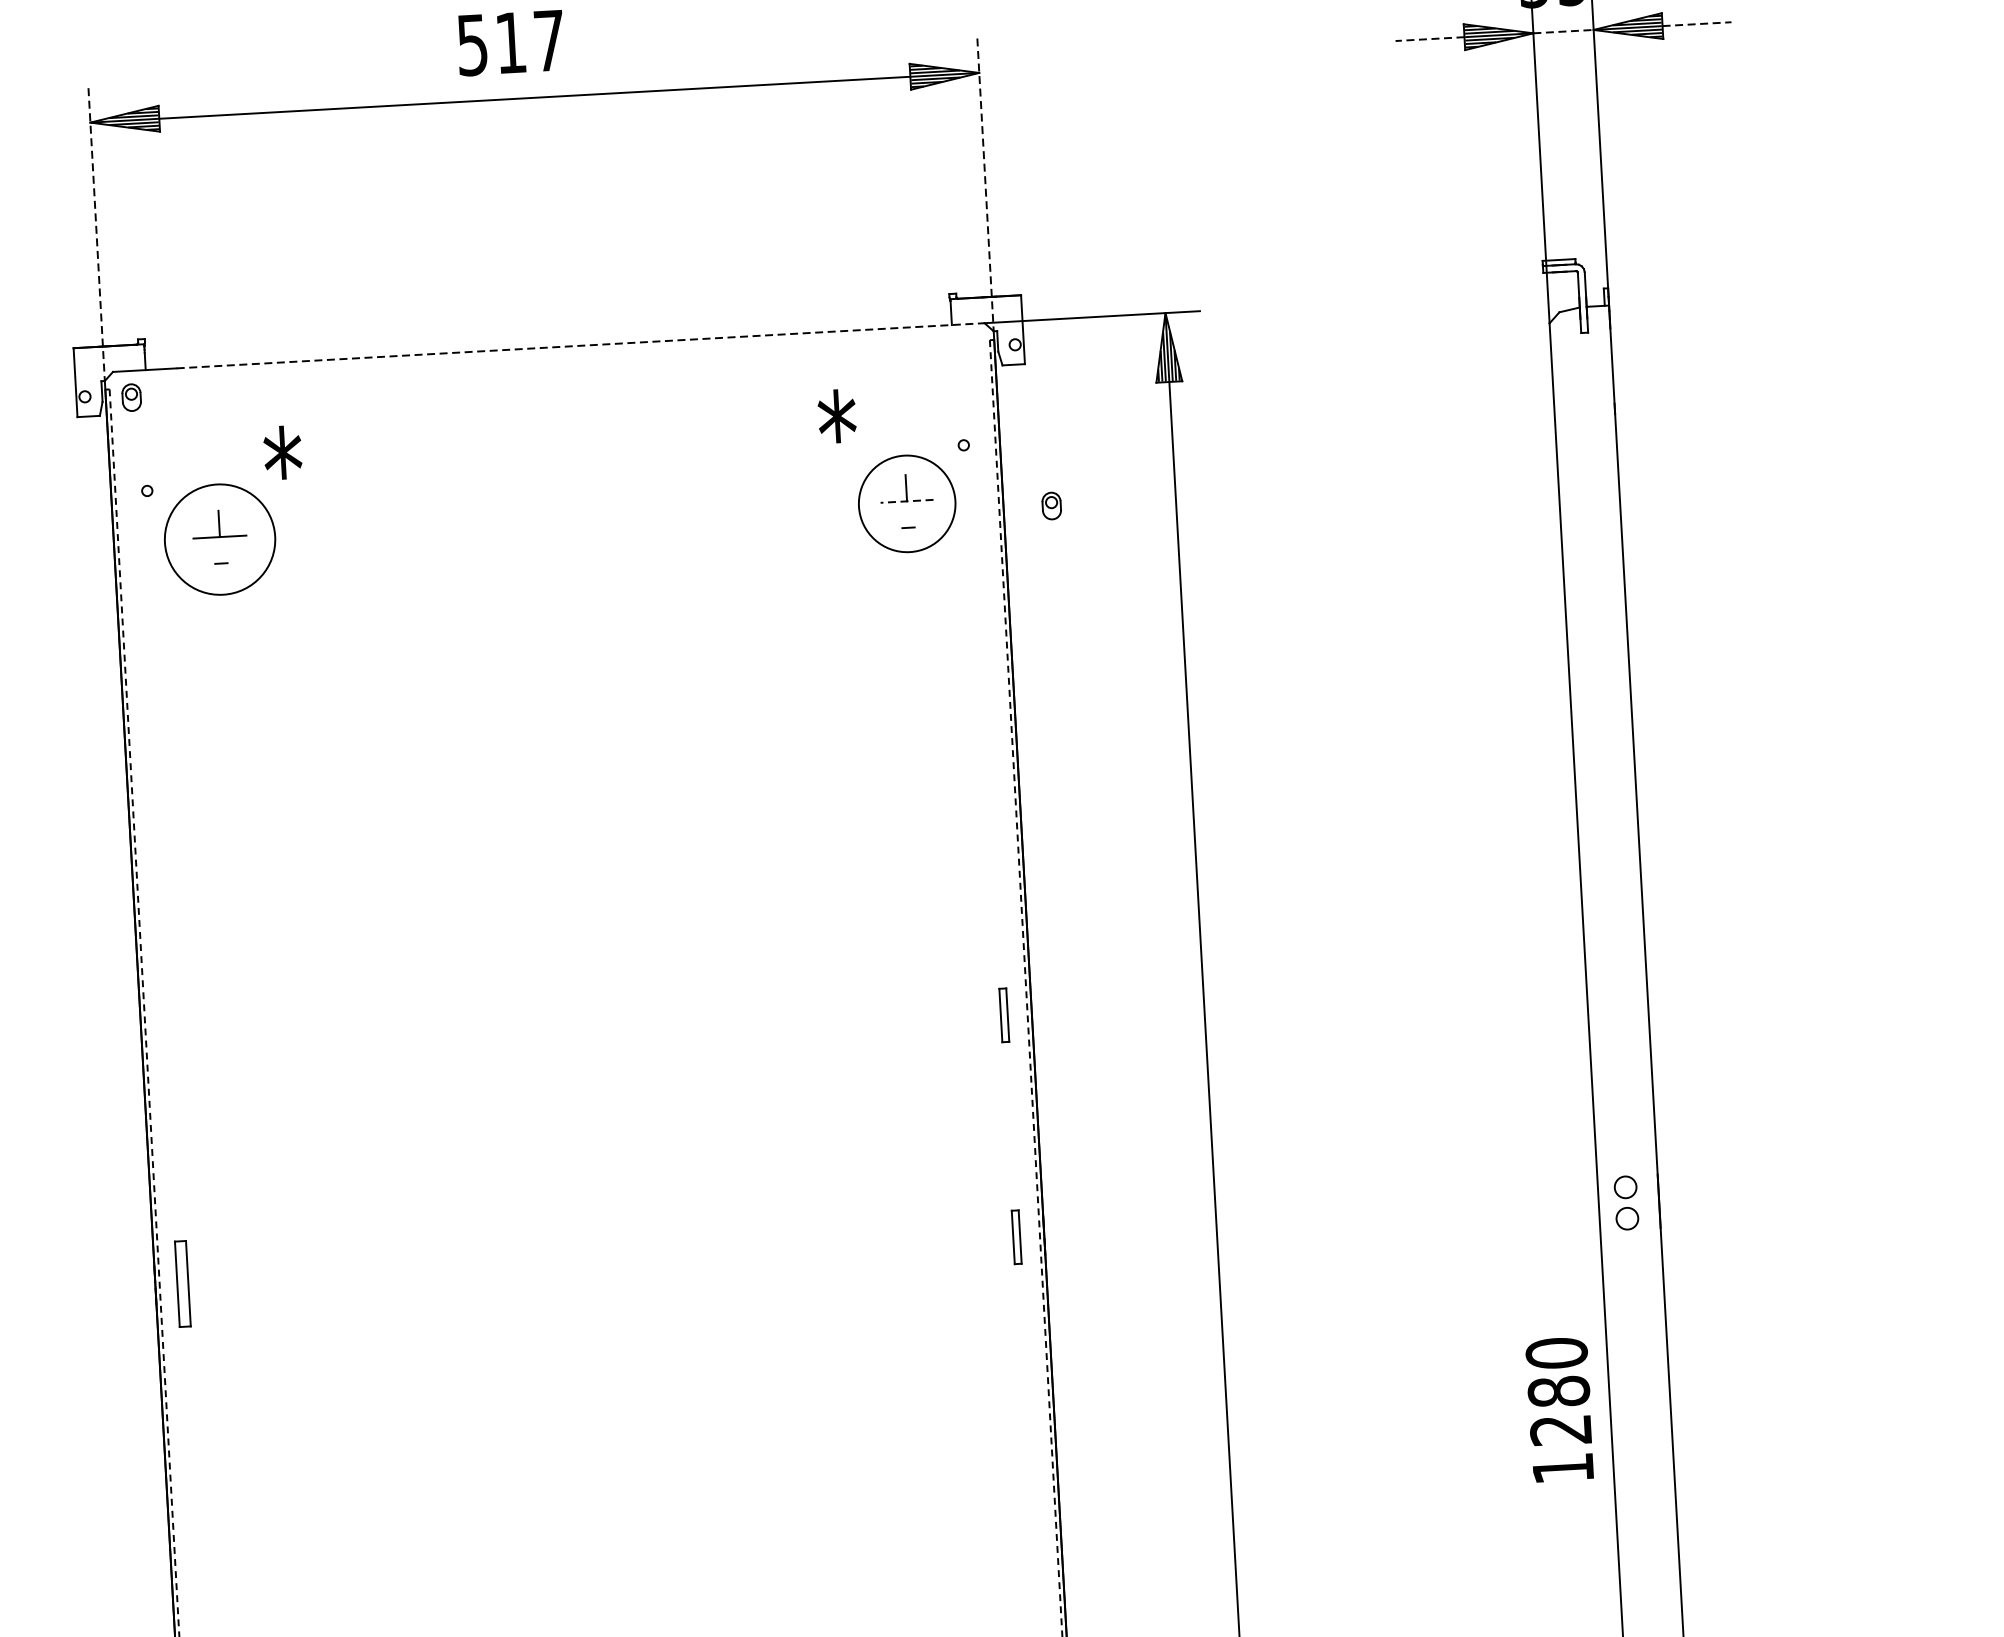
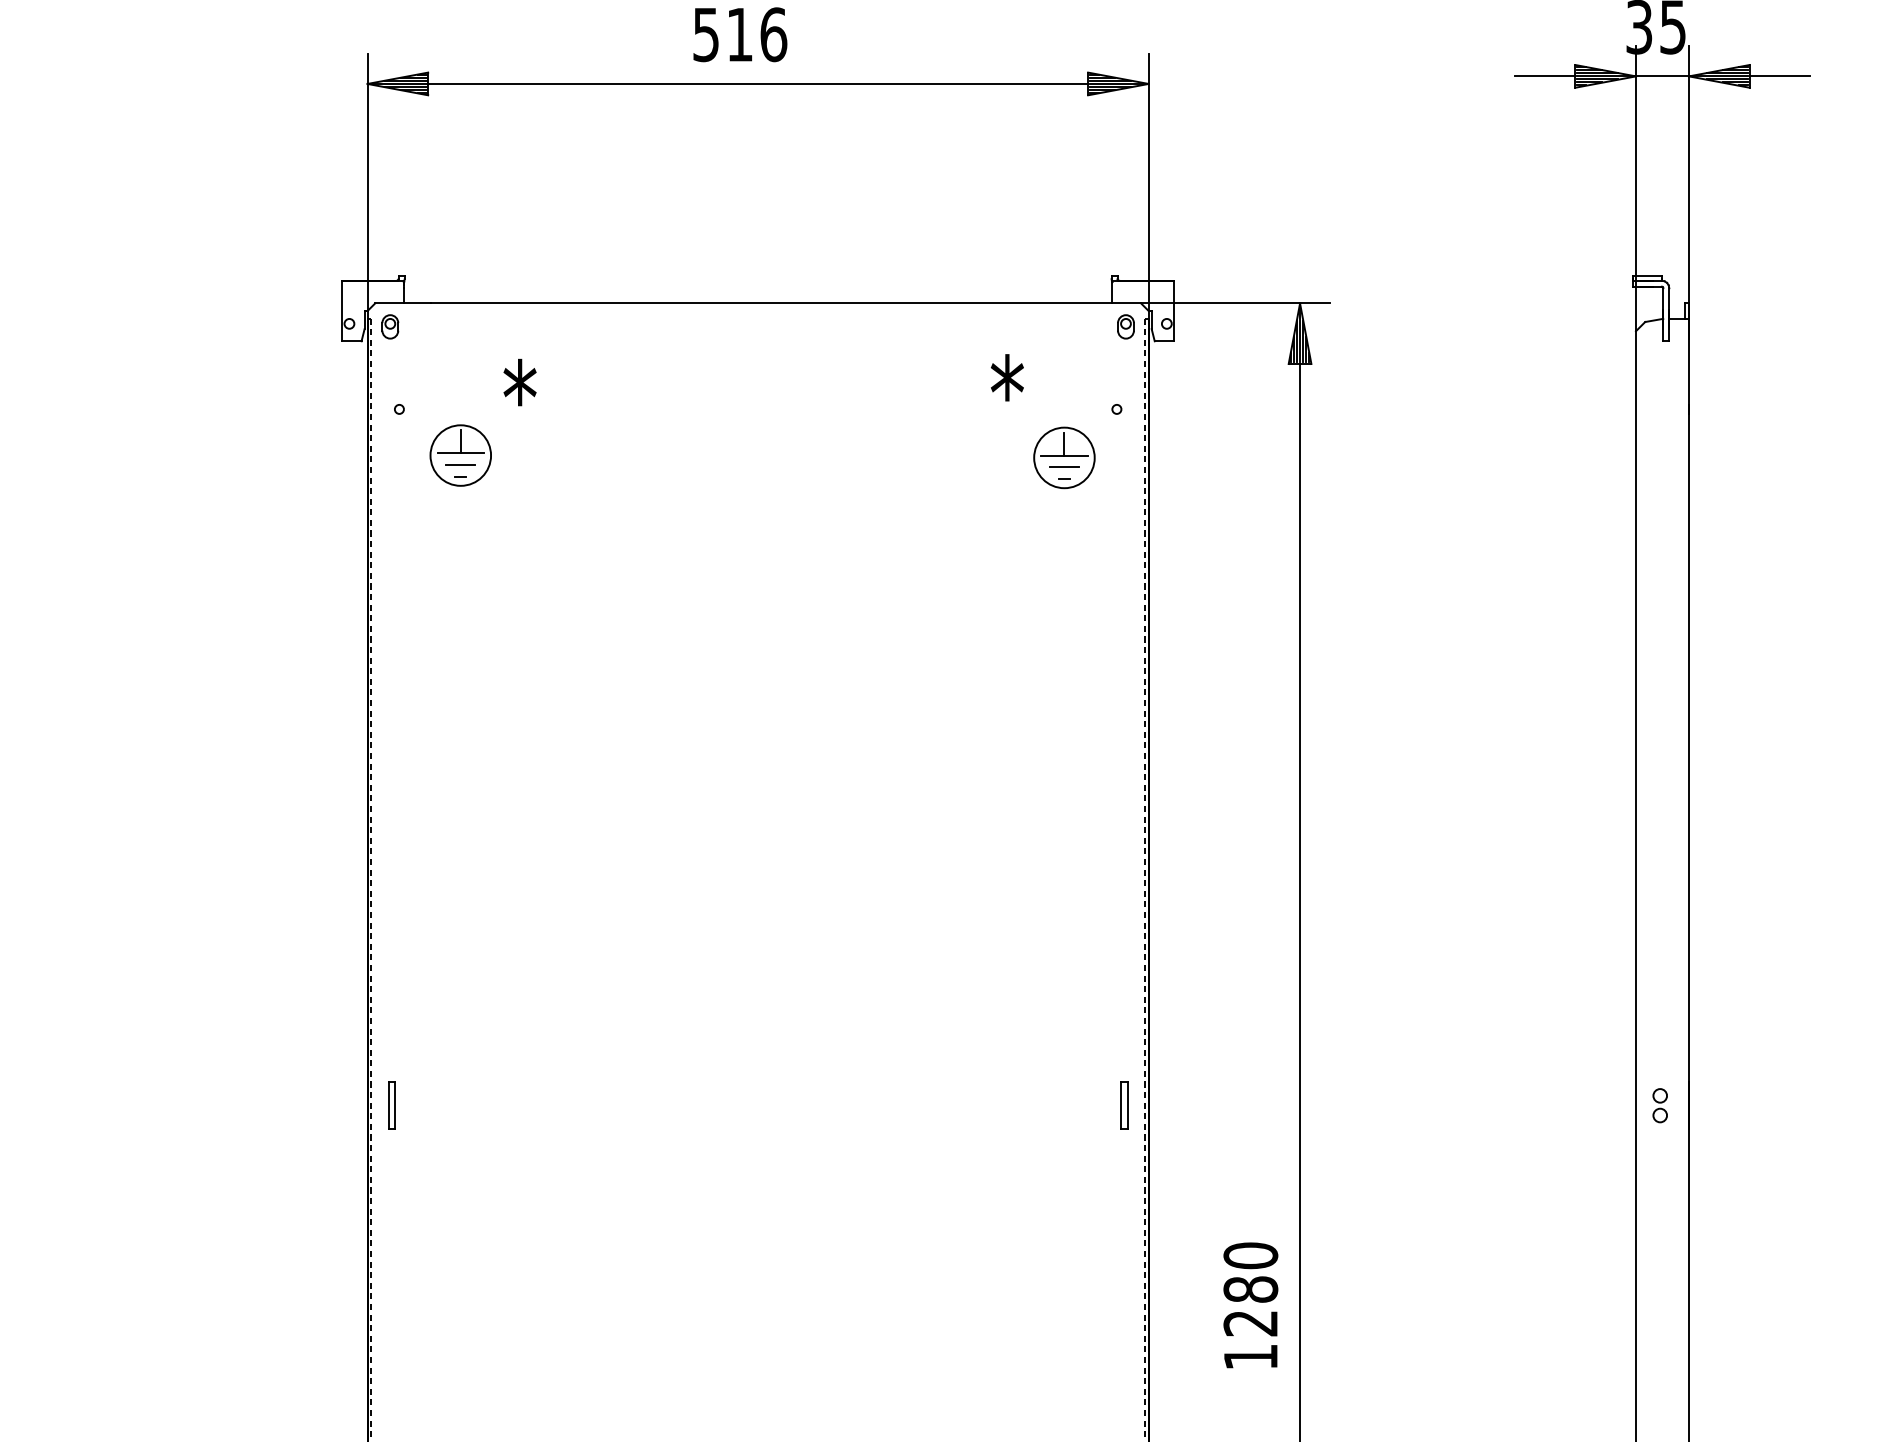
line: (1697, 24) -> (1780, 76), dashed -> solid
line: (1564, 31) -> (1663, 76), dashed -> solid
line: (1429, 39) -> (1544, 76), dashed -> solid
text: (549, 40) -> (773, 34), 517 -> 516
line: (985, 185) -> (1148, 182), dashed -> solid
line: (96, 234) -> (367, 182), dashed -> solid
line: (581, 345) -> (786, 303), dashed -> solid
line: (905, 501) -> (1063, 455), dashed -> solid
circle: (907, 503) -> (1064, 457), size x0.71
part: (1051, 505) -> (1125, 326), moved
line: (907, 514) -> (1064, 467), added
circle: (219, 539) -> (460, 455), size x0.62
line: (220, 549) -> (460, 464), added
part: (1004, 1015) -> (1124, 910), removed
part: (1625, 1202) -> (1659, 1105), size x0.71
part: (182, 1283) -> (391, 1105), size x0.62
text: (1559, 1409) -> (1250, 1305), moved

